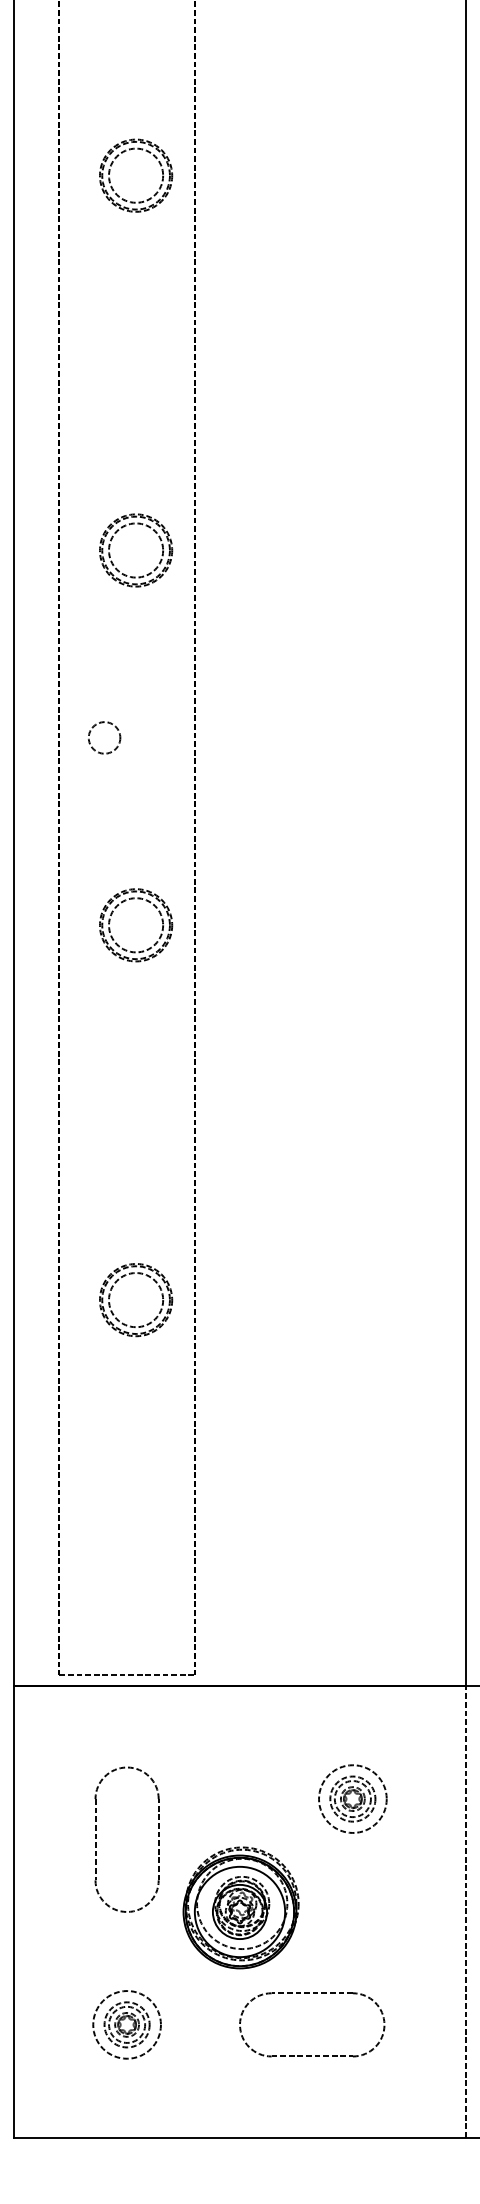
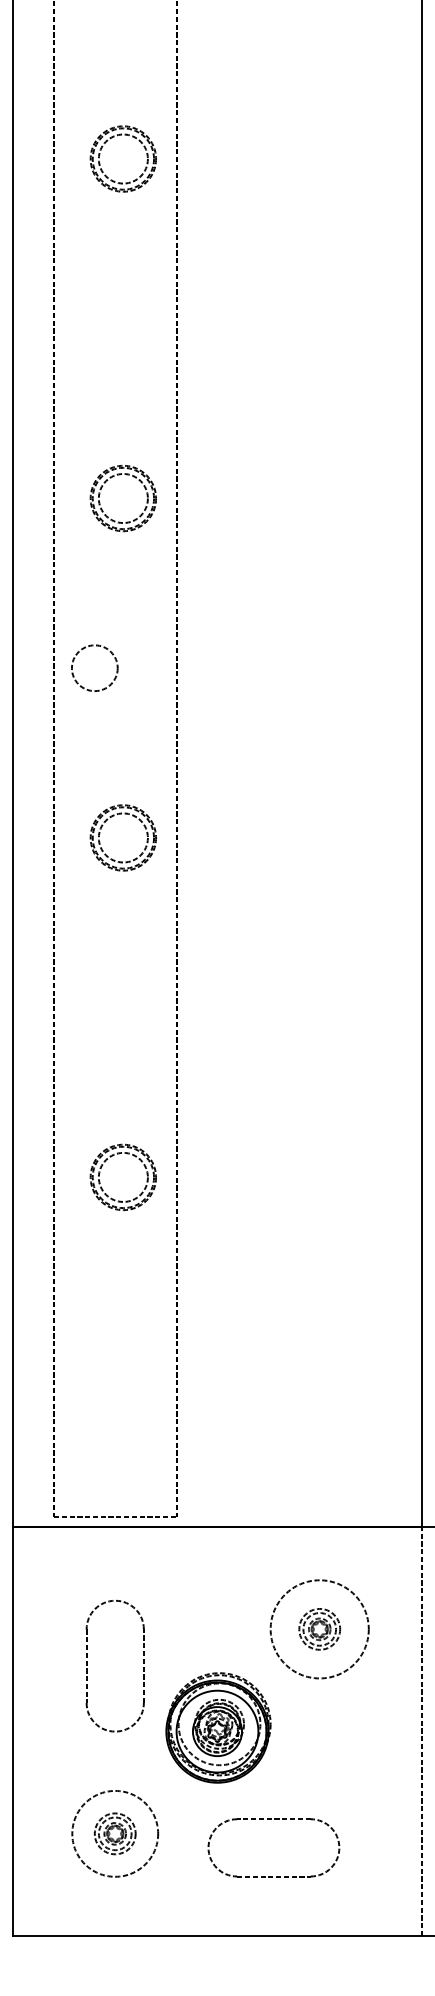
circle: (104, 737) -> (94, 667), size x1.6
circle: (352, 1799) -> (319, 1629), size x1.6
part: (312, 1993) -> (274, 1819), moved
circle: (126, 2024) -> (114, 1833), size x1.4

